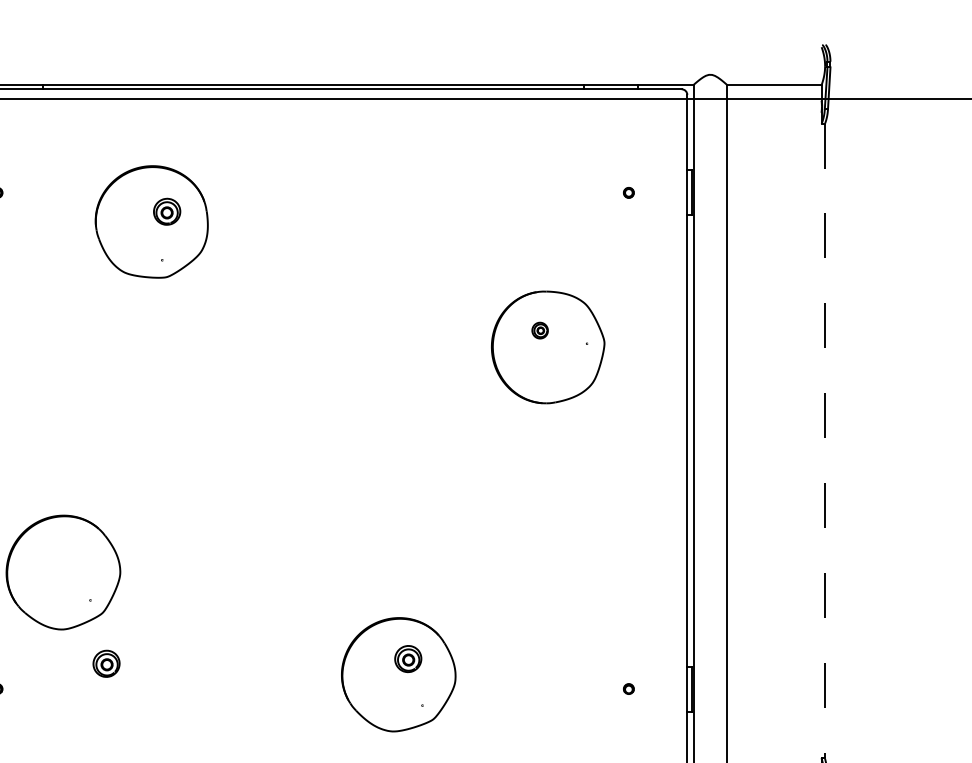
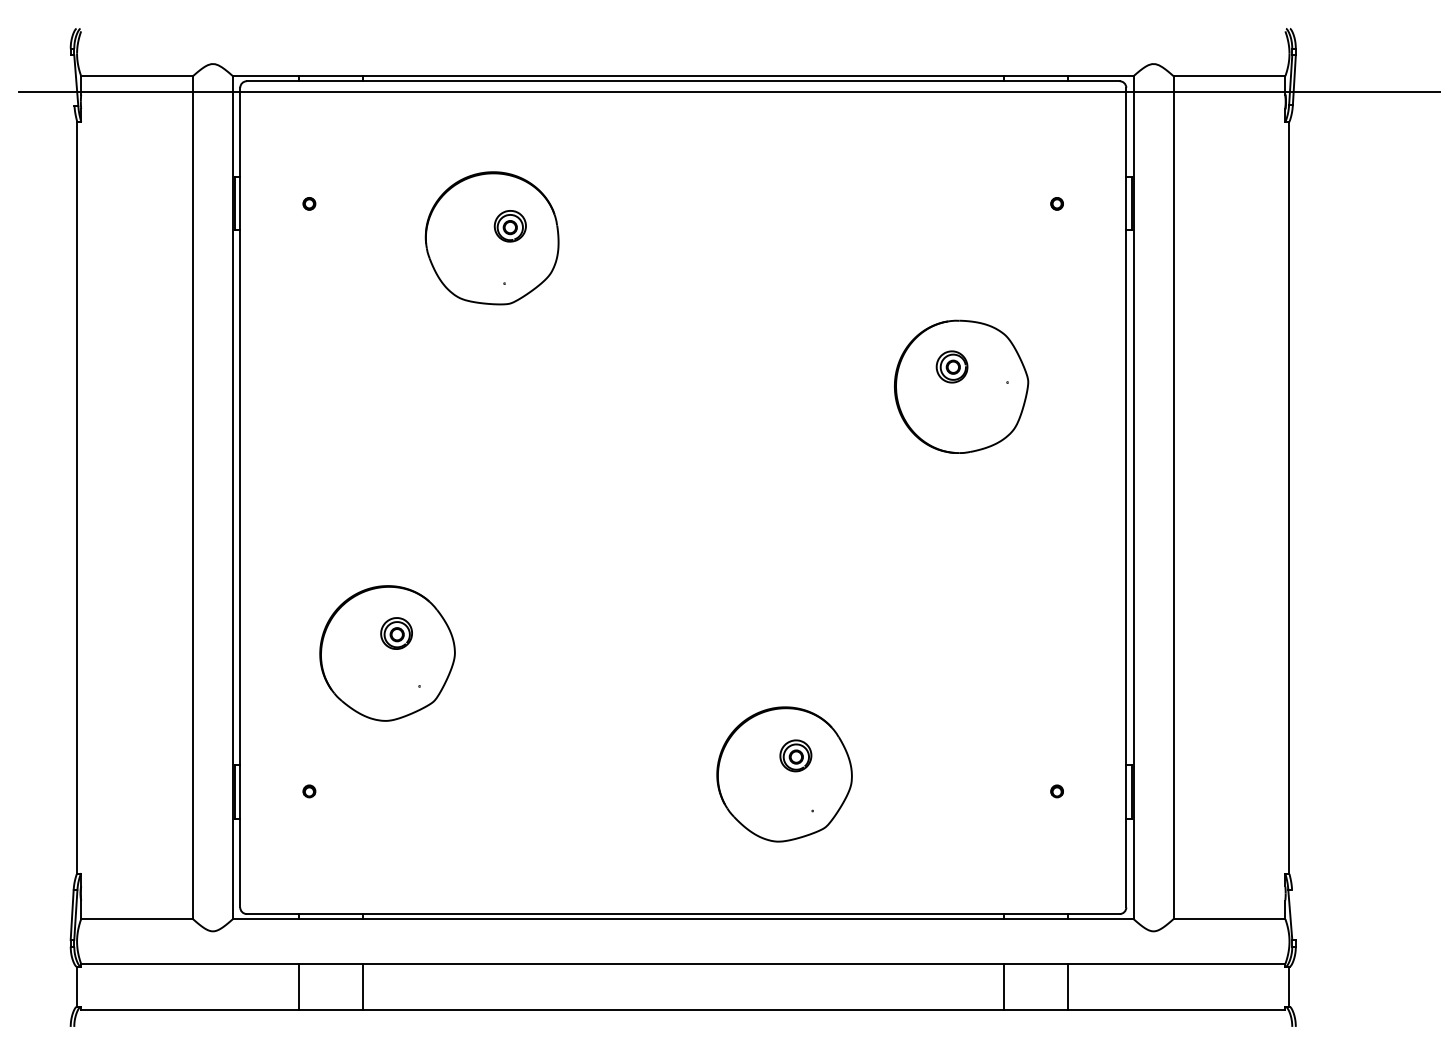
part: (539, 330) -> (951, 366), size x1.67
line: (825, 440) -> (1289, 497), dashed -> solid
part: (106, 663) -> (396, 633), moved

